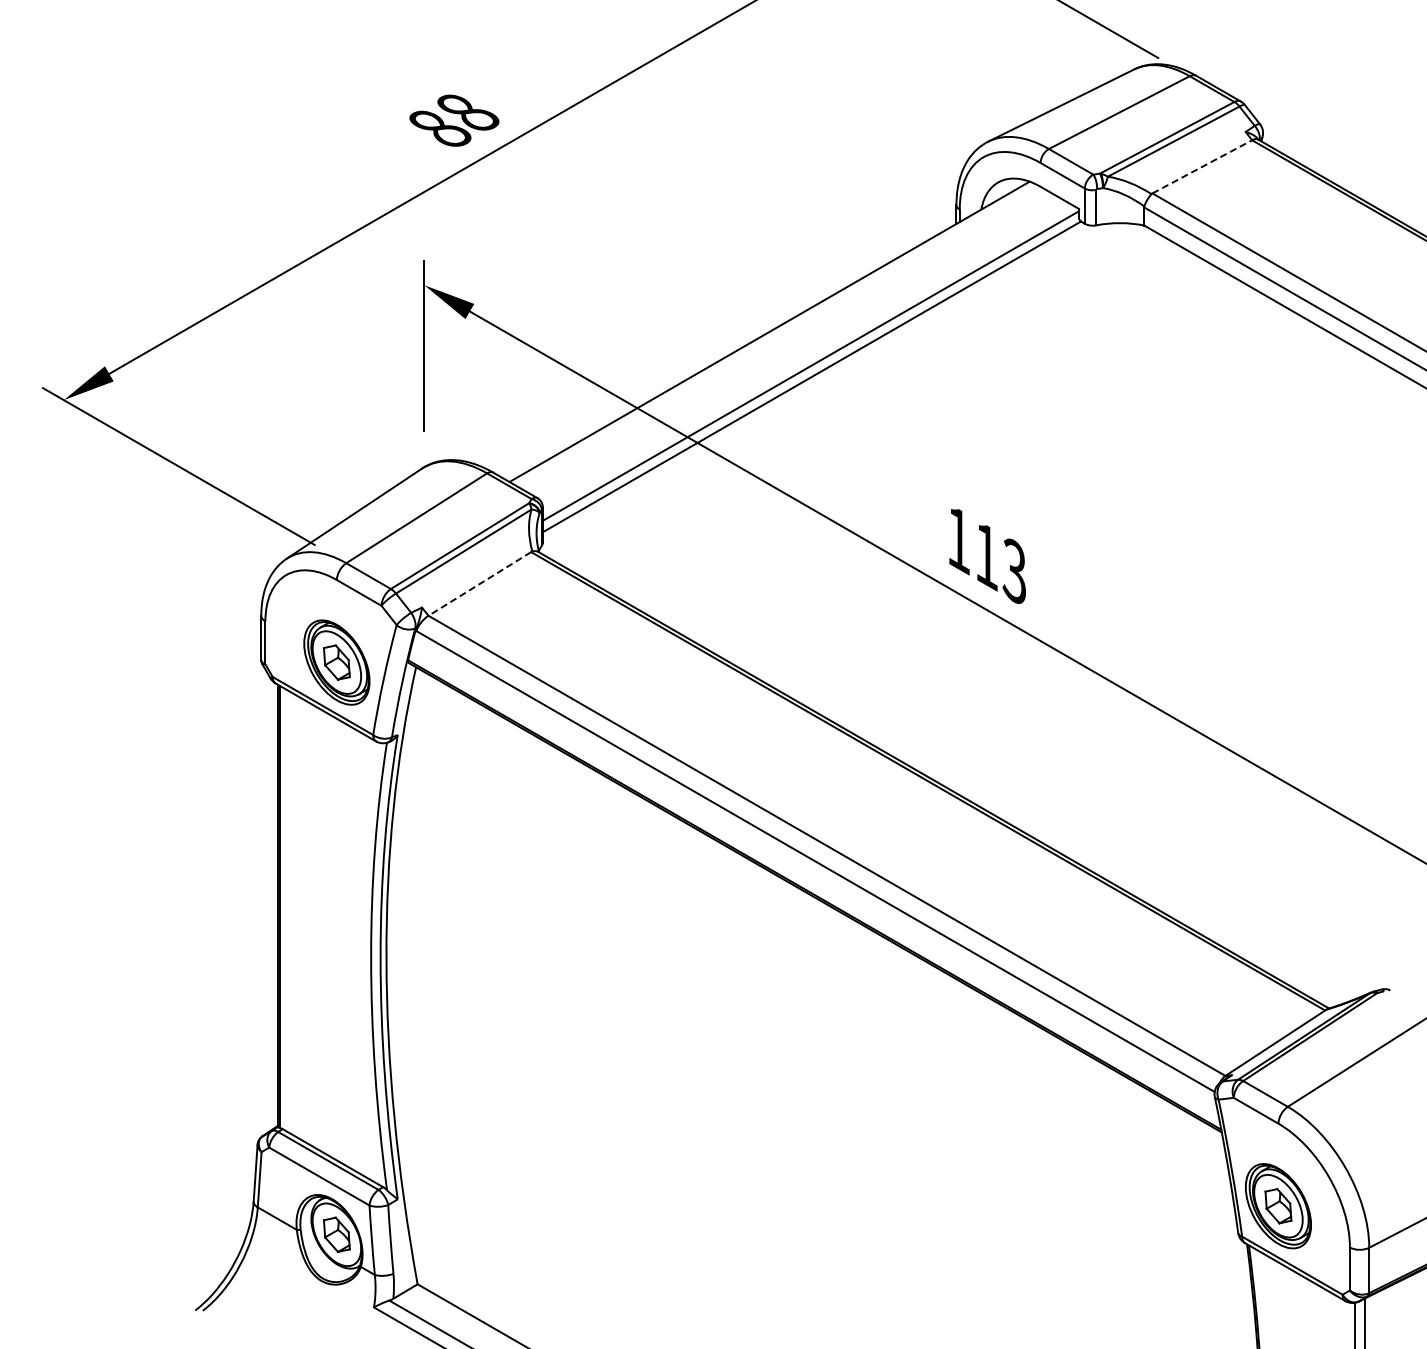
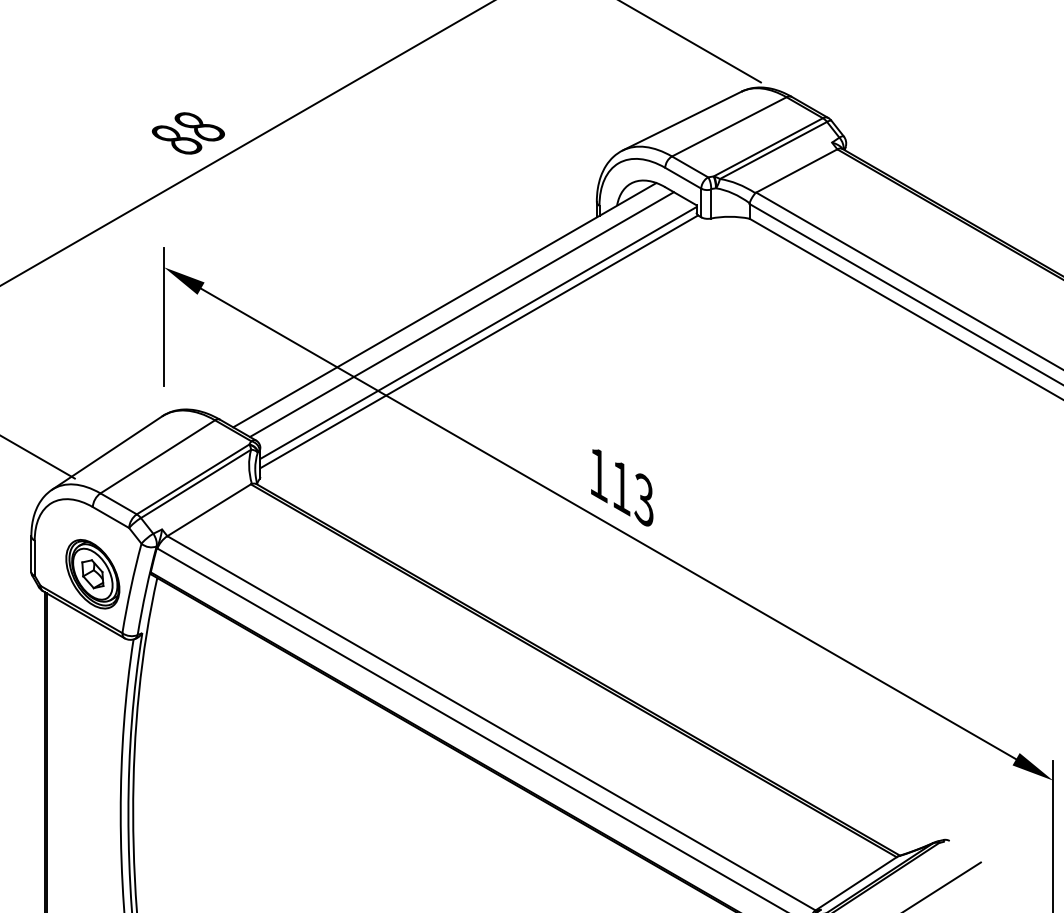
line: (1202, 166) -> (796, 170), dashed -> solid
line: (790, 342) -> (461, 313), added
line: (479, 584) -> (208, 510), dashed -> solid

